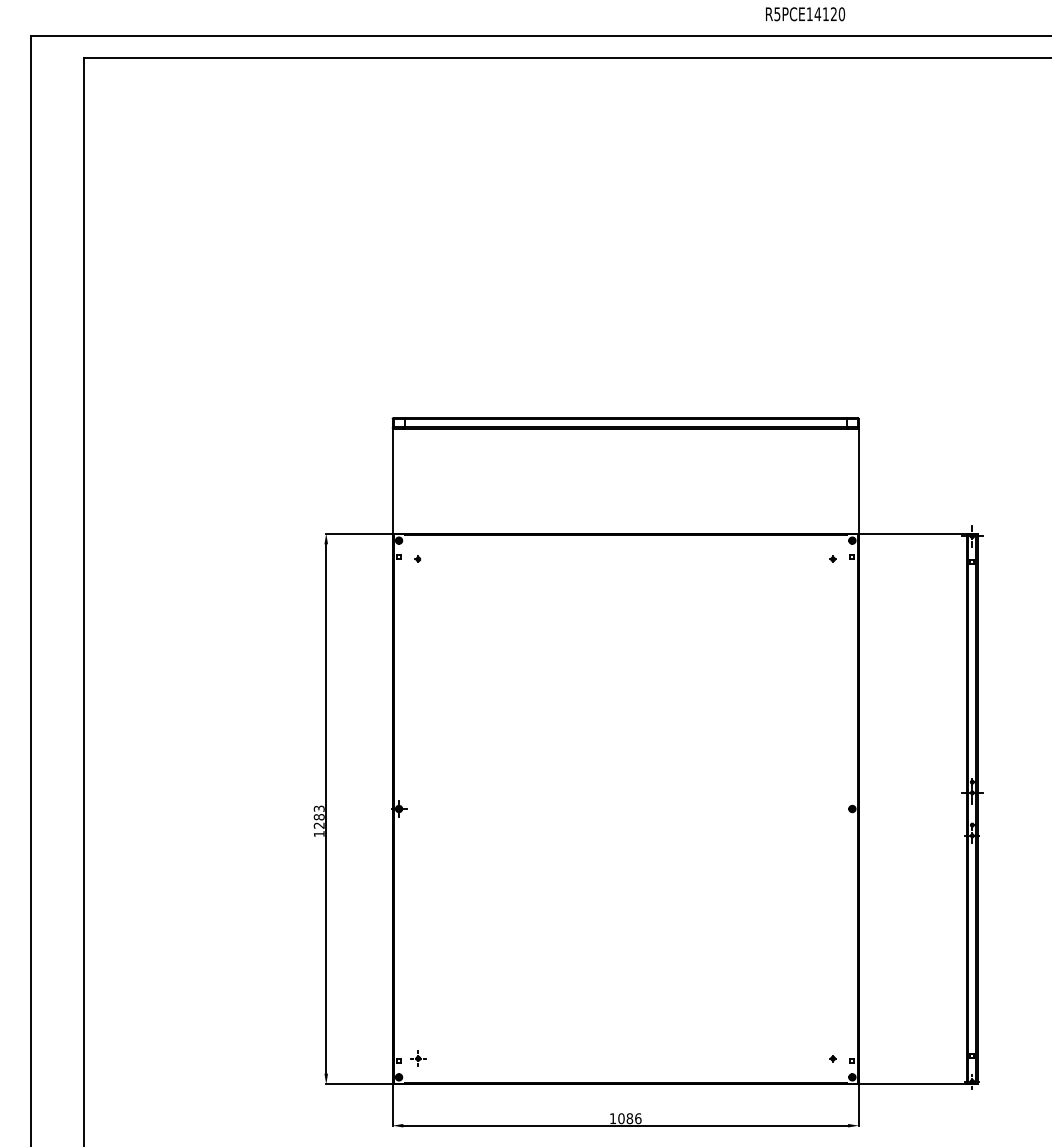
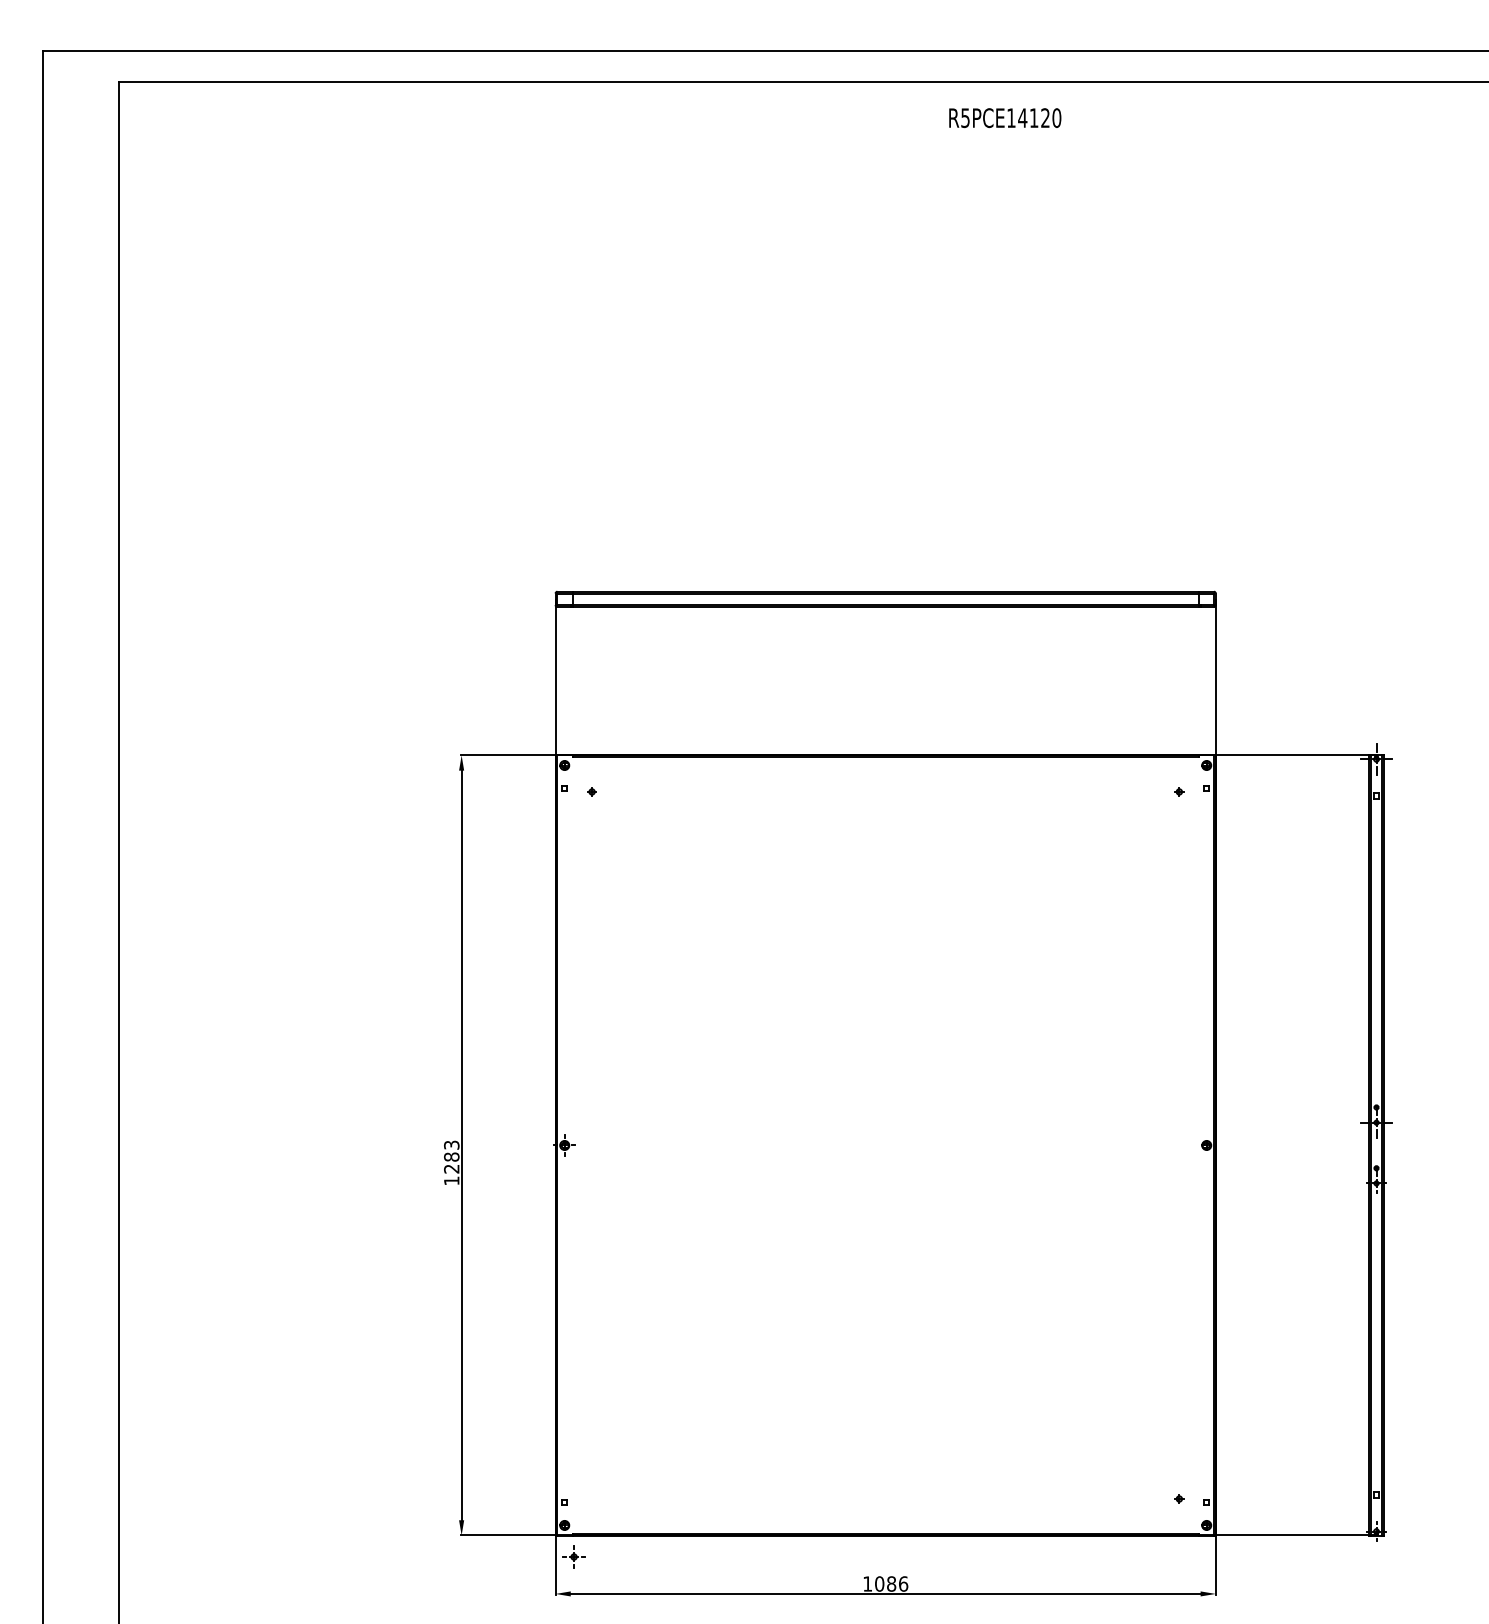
text: (805, 14) -> (1005, 118), moved
part: (417, 1058) -> (573, 1556), moved

